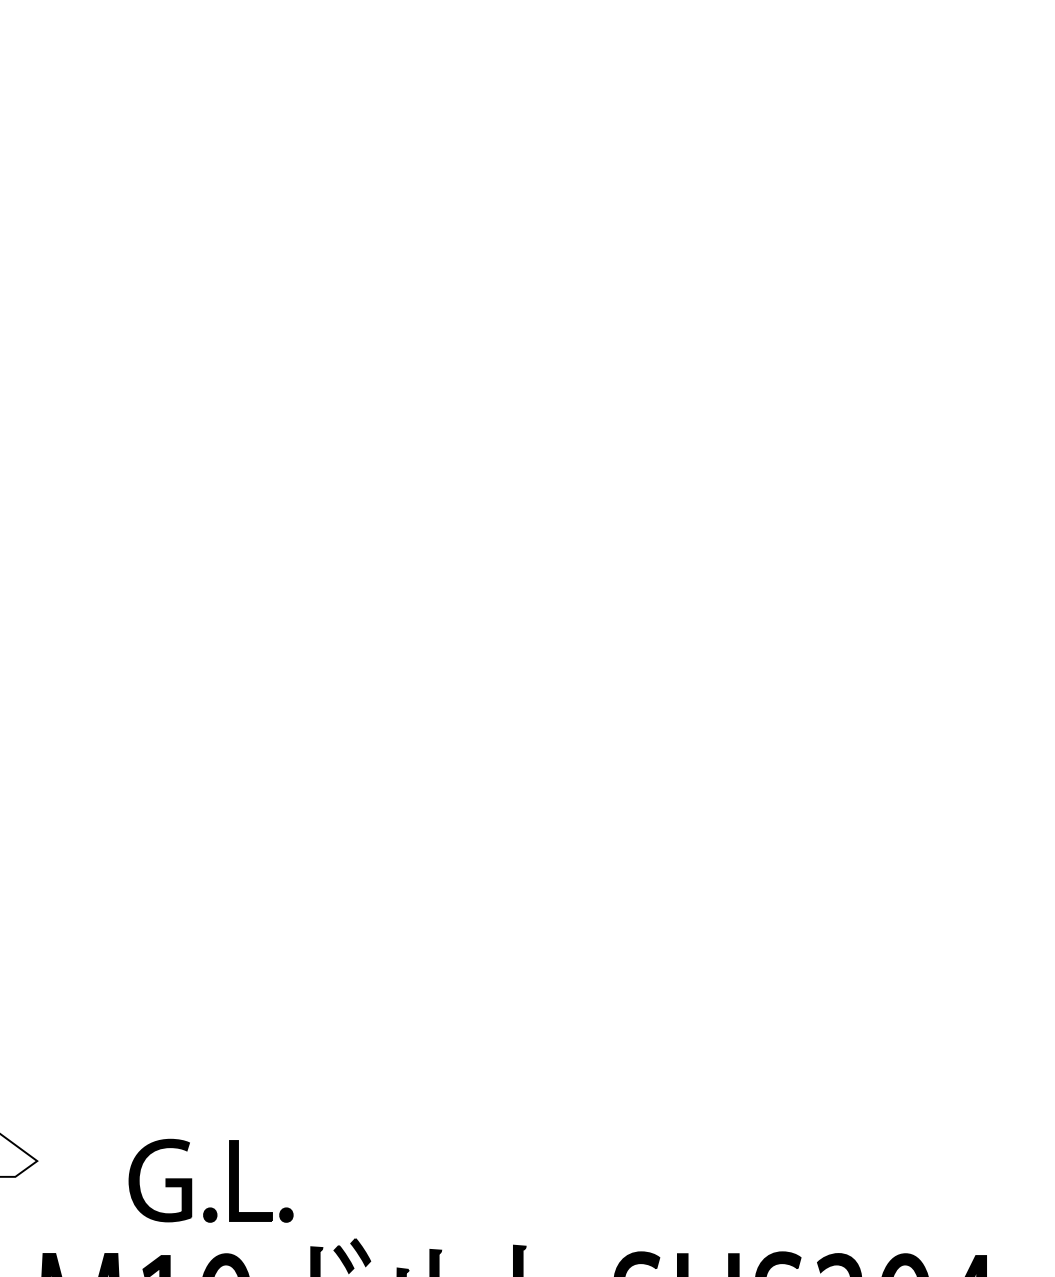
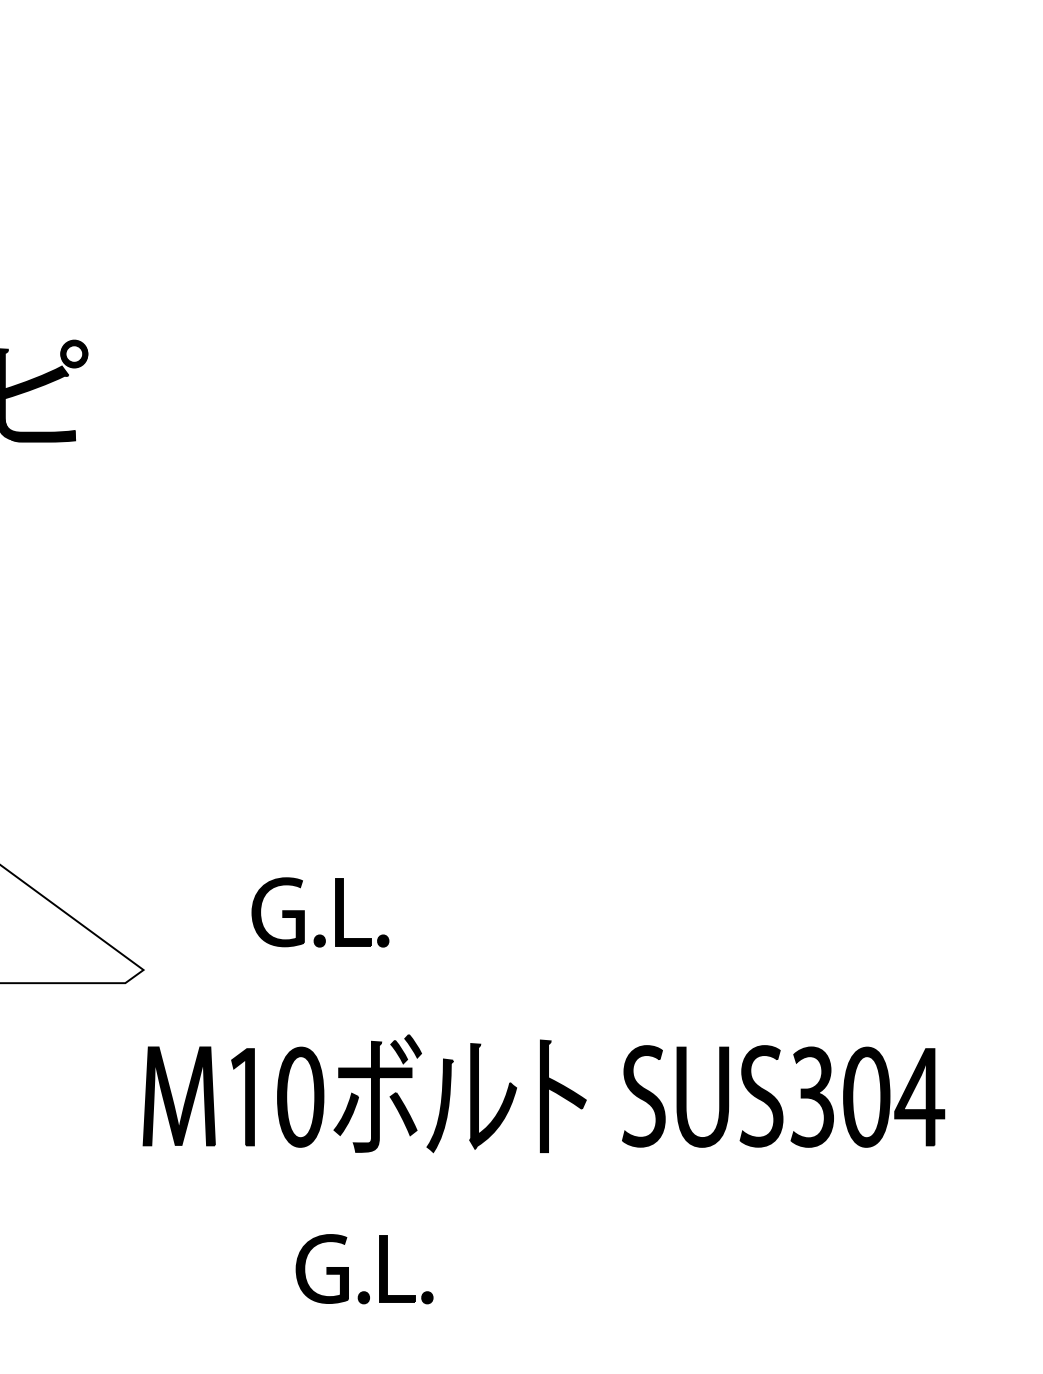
part: (229, 1180) -> (335, 912), moved

